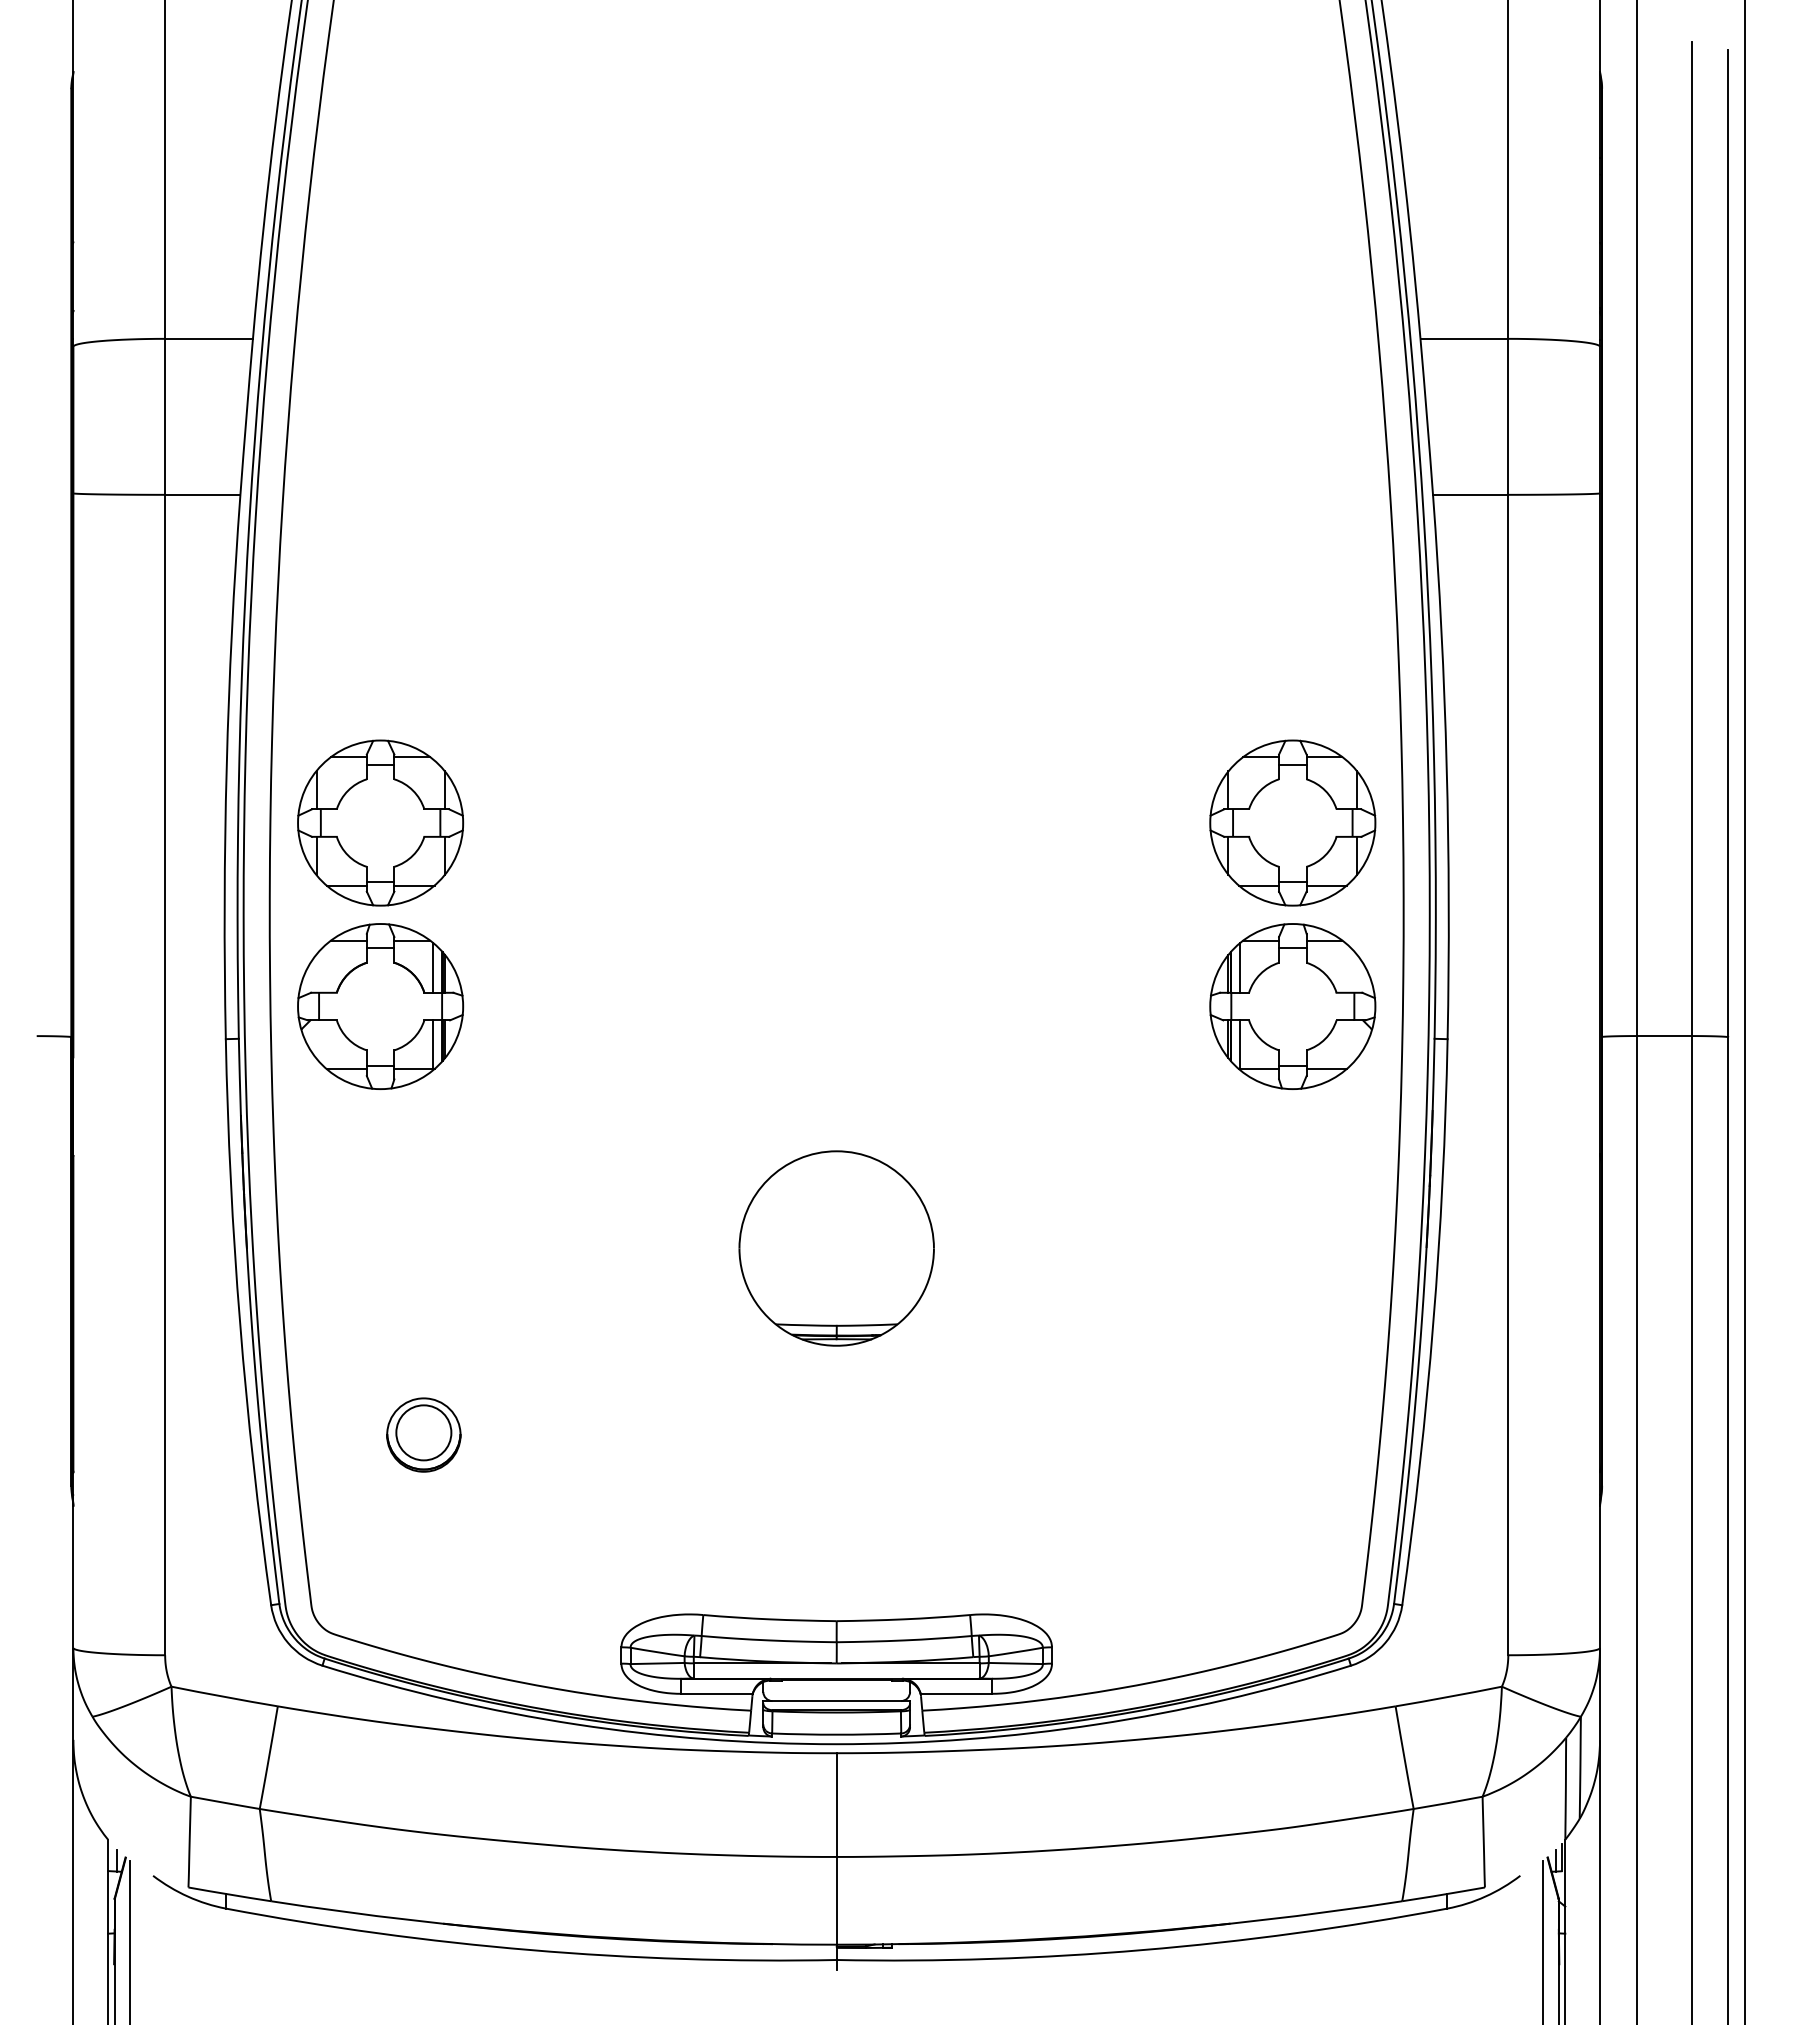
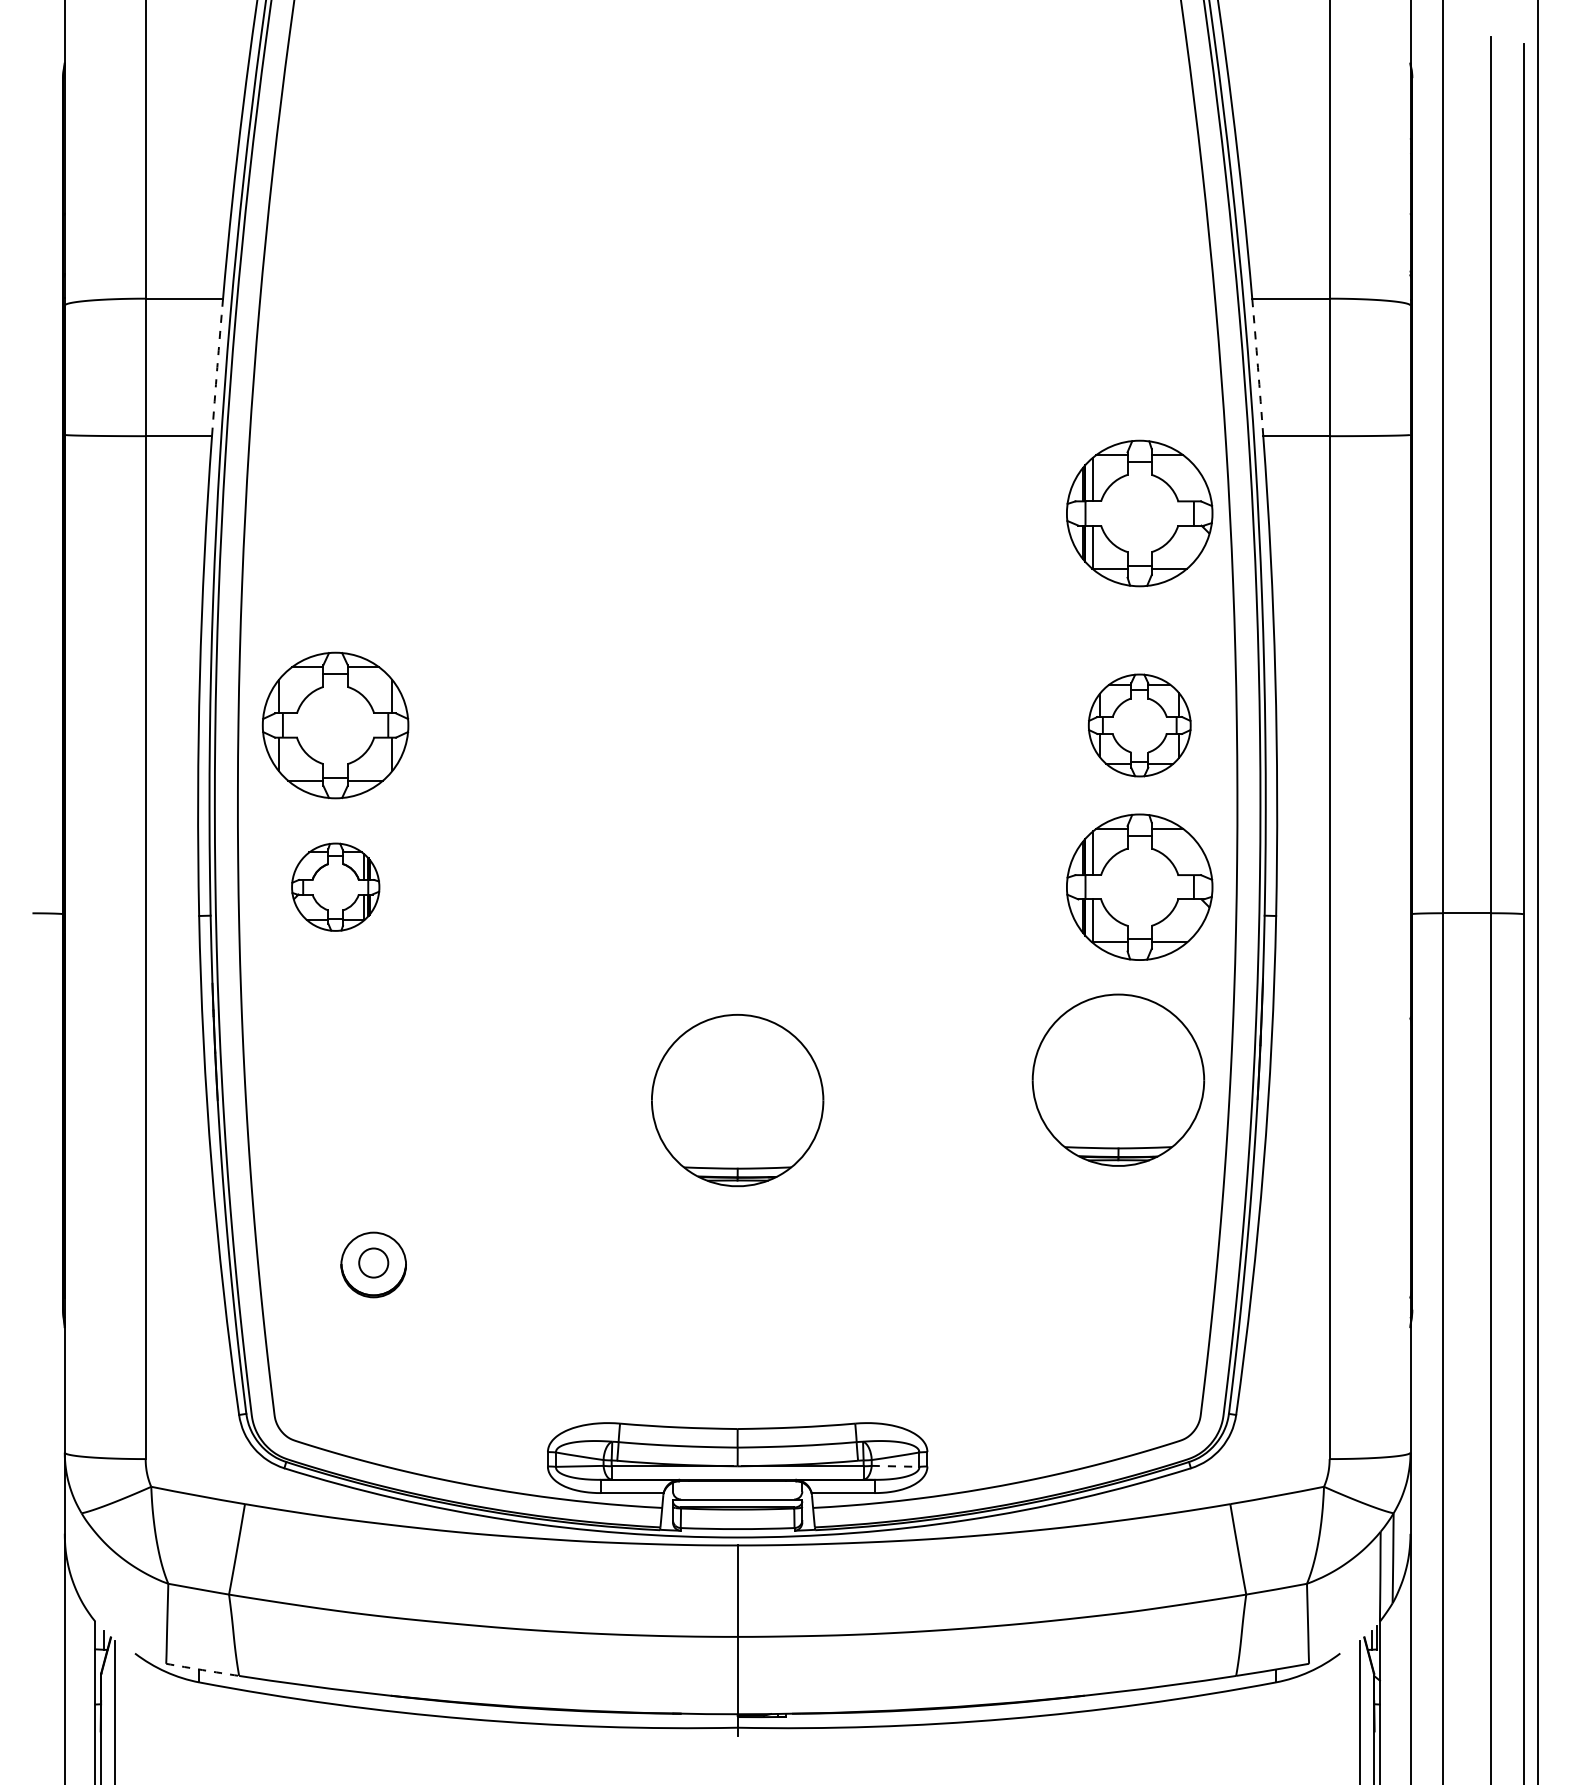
arc: (246, 416) -> (217, 367), solid -> dashed
arc: (1426, 416) -> (1257, 367), solid -> dashed
part: (1292, 582) -> (1139, 513), added
part: (1292, 822) -> (1139, 725), size x0.7
part: (380, 1006) -> (335, 887), size x0.6
part: (1268, 1225) -> (1118, 1080), added
circle: (423, 1432) -> (373, 1262), size x0.6
line: (1016, 1663) -> (896, 1466), solid -> dashed
arc: (229, 1894) -> (202, 1669), solid -> dashed

